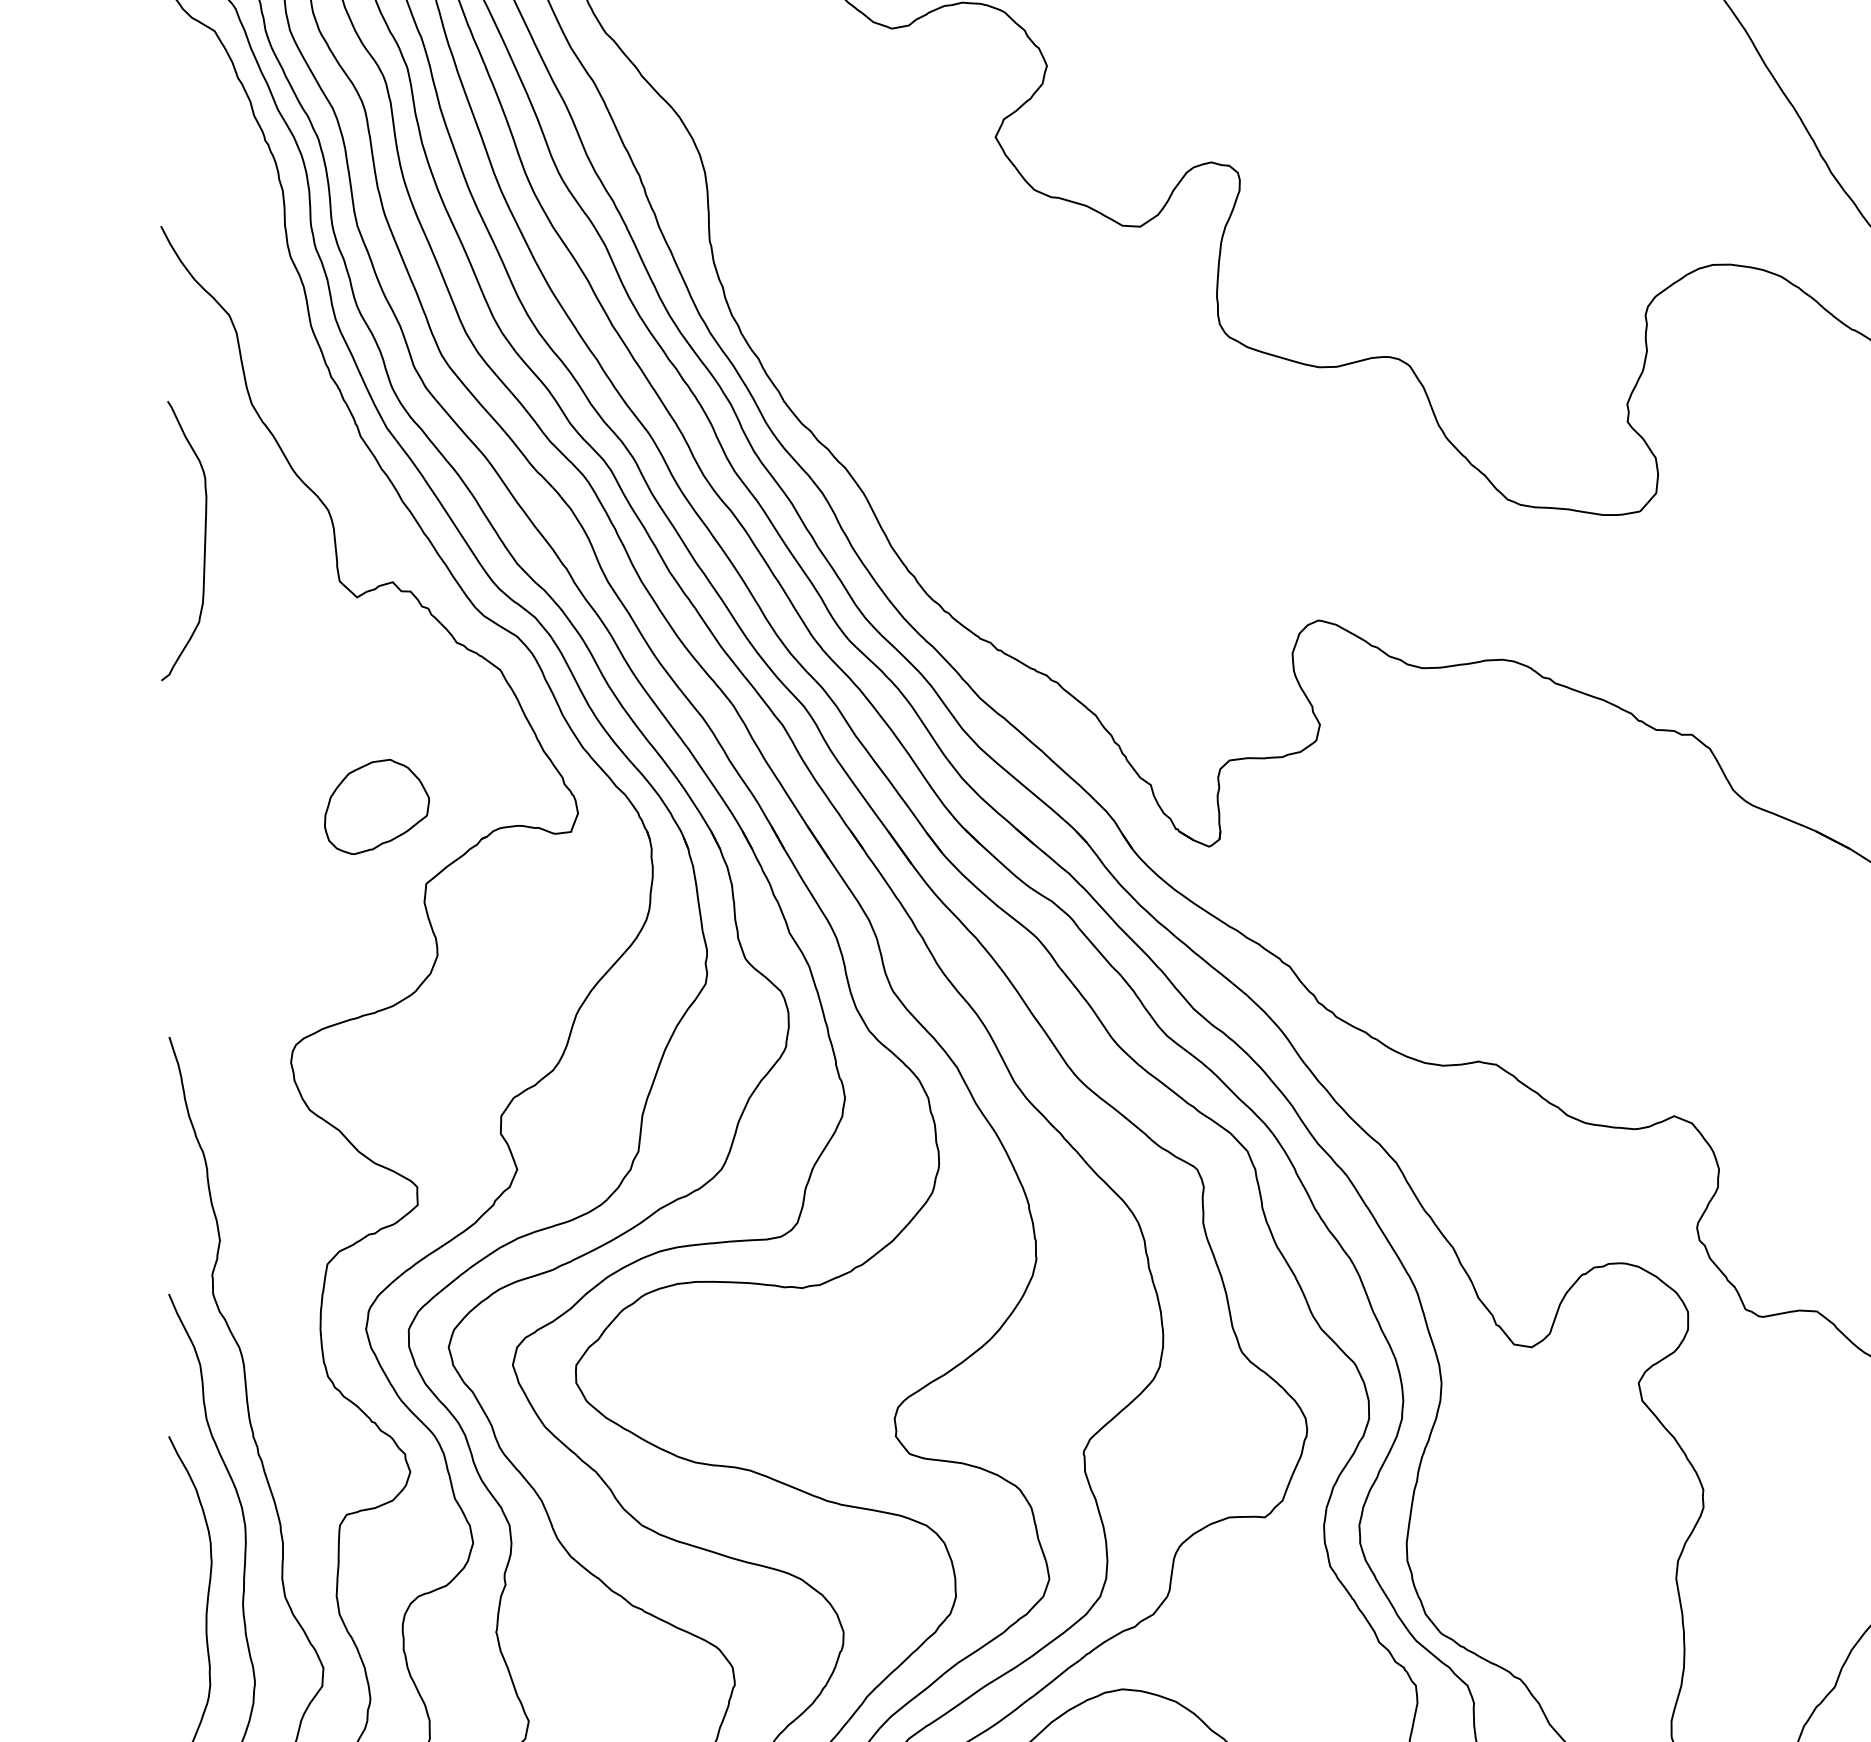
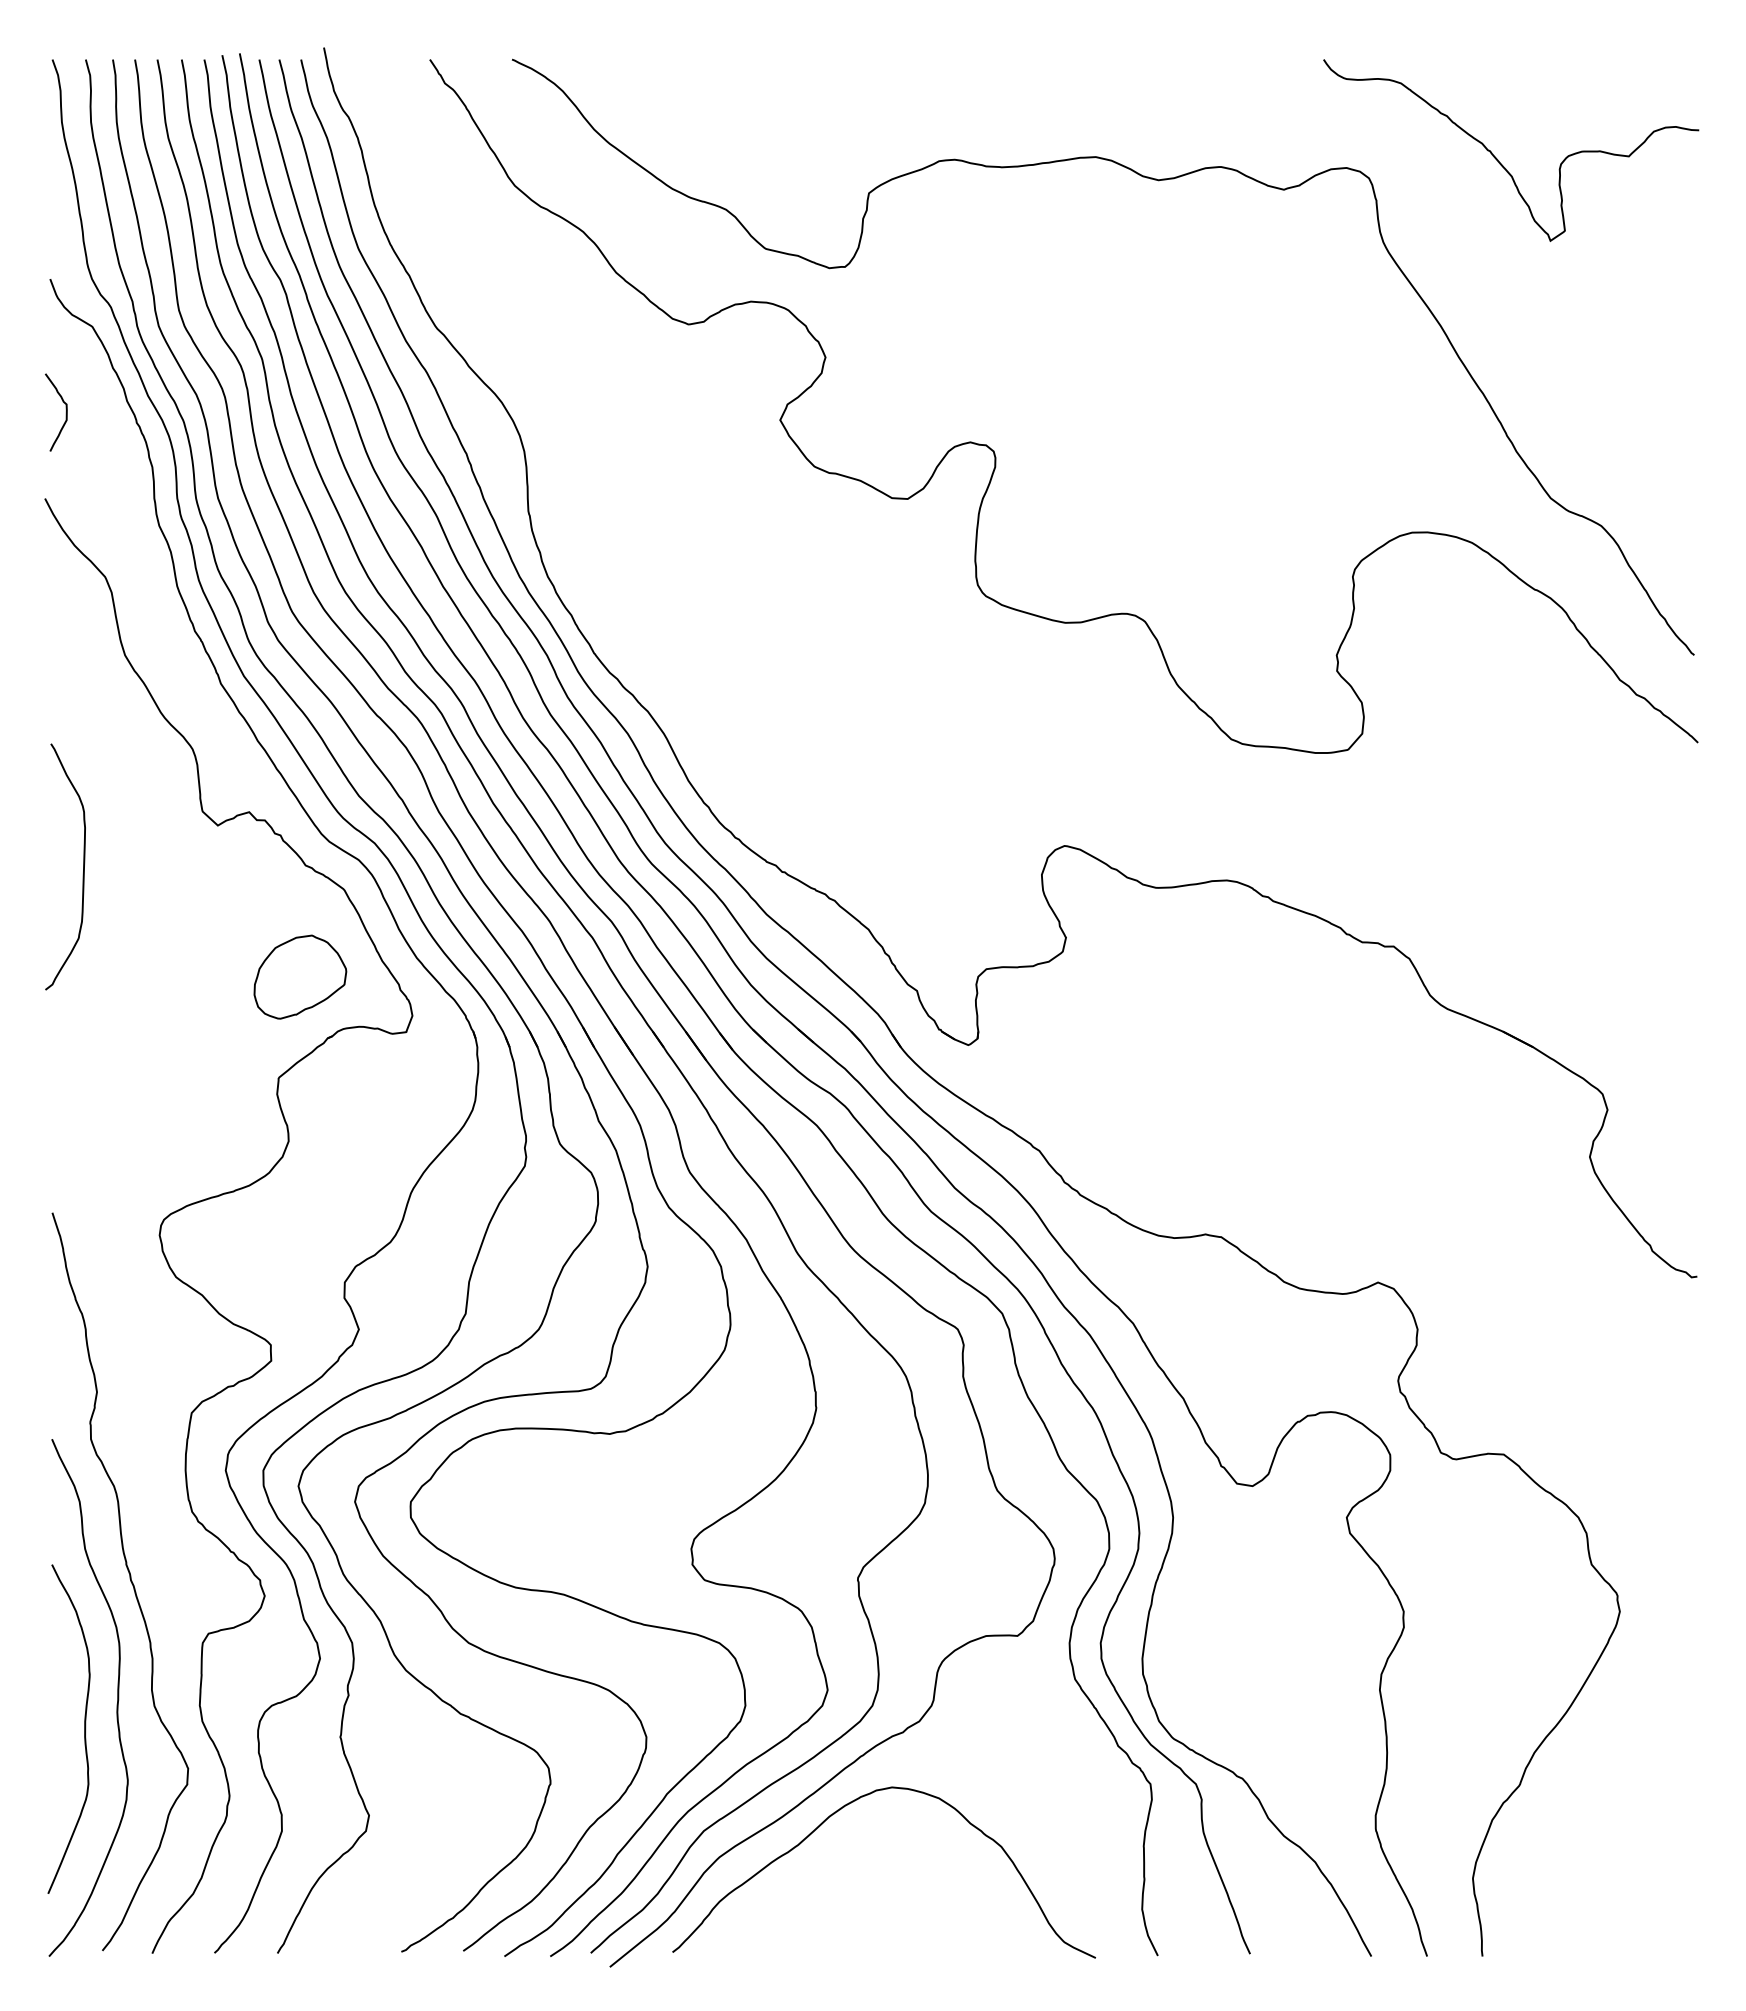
curve: (184, 128) -> (65, 412), added
curve: (204, 540) -> (83, 866), moved
part: (377, 806) -> (300, 976), moved

